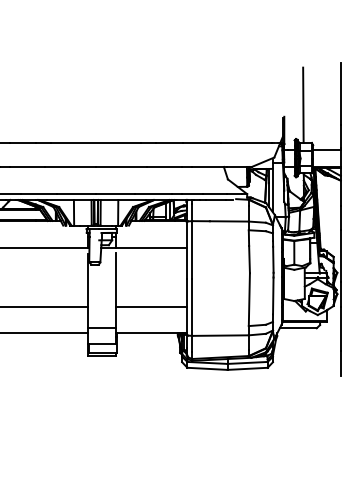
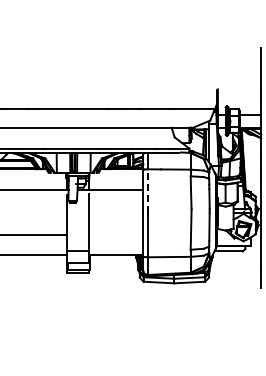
line: (303, 105) -> (232, 80), removed
line: (192, 248) -> (147, 190), solid -> dashed
line: (150, 307) -> (115, 235), removed

